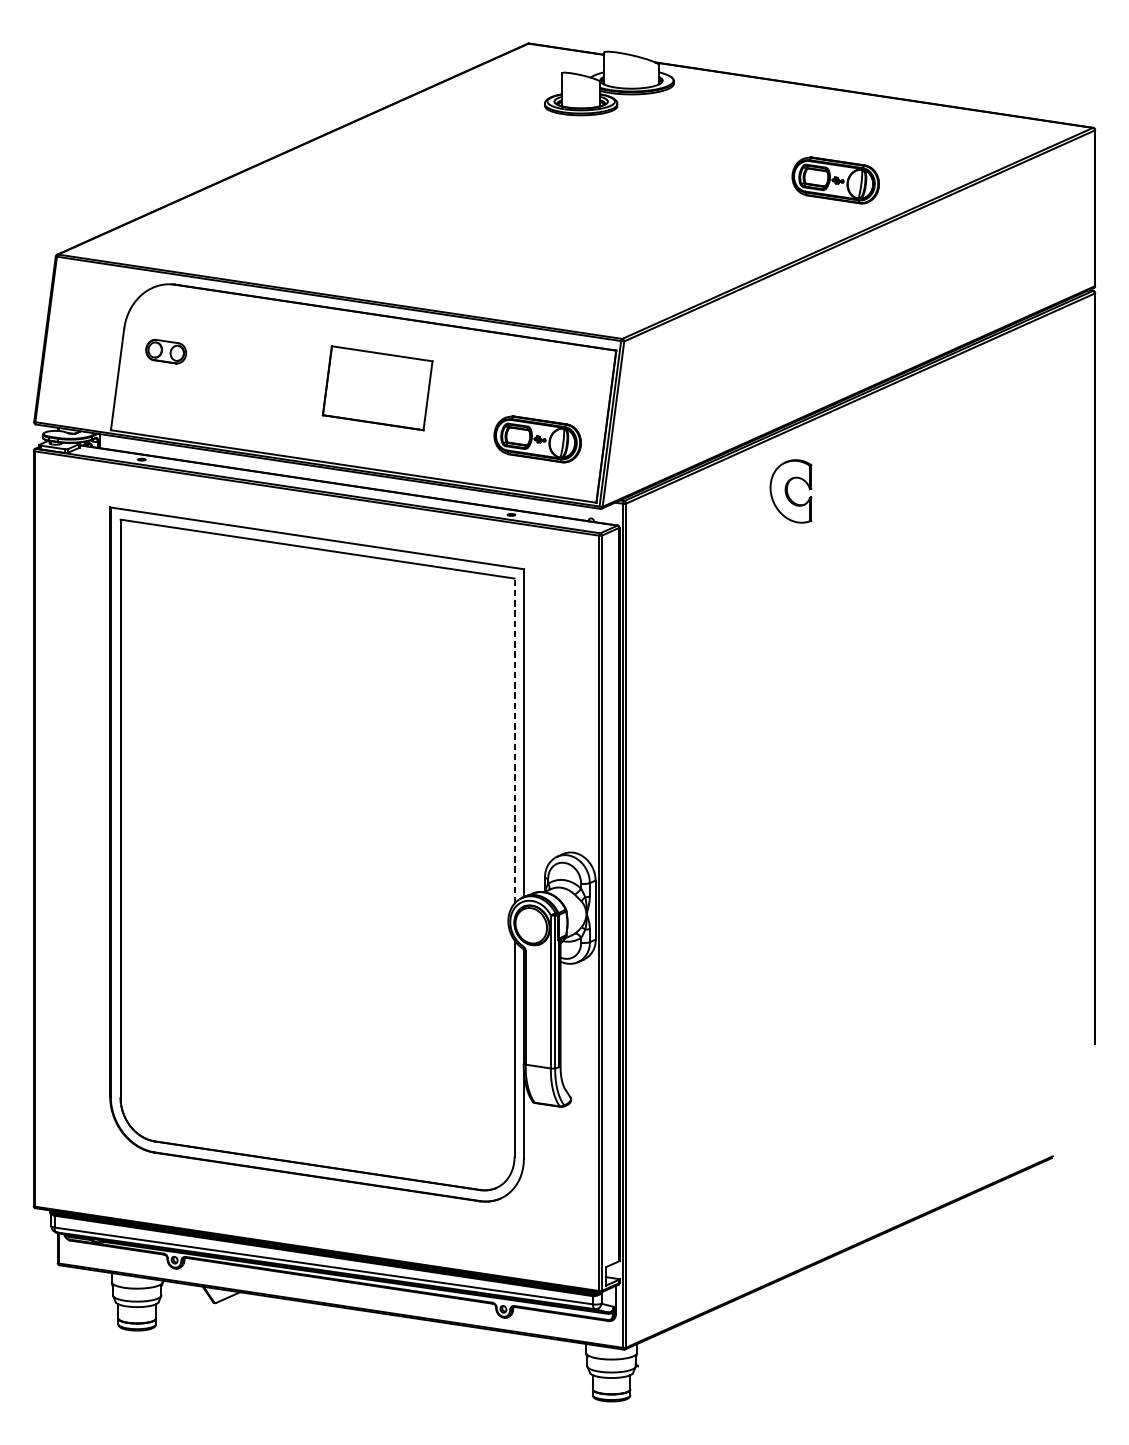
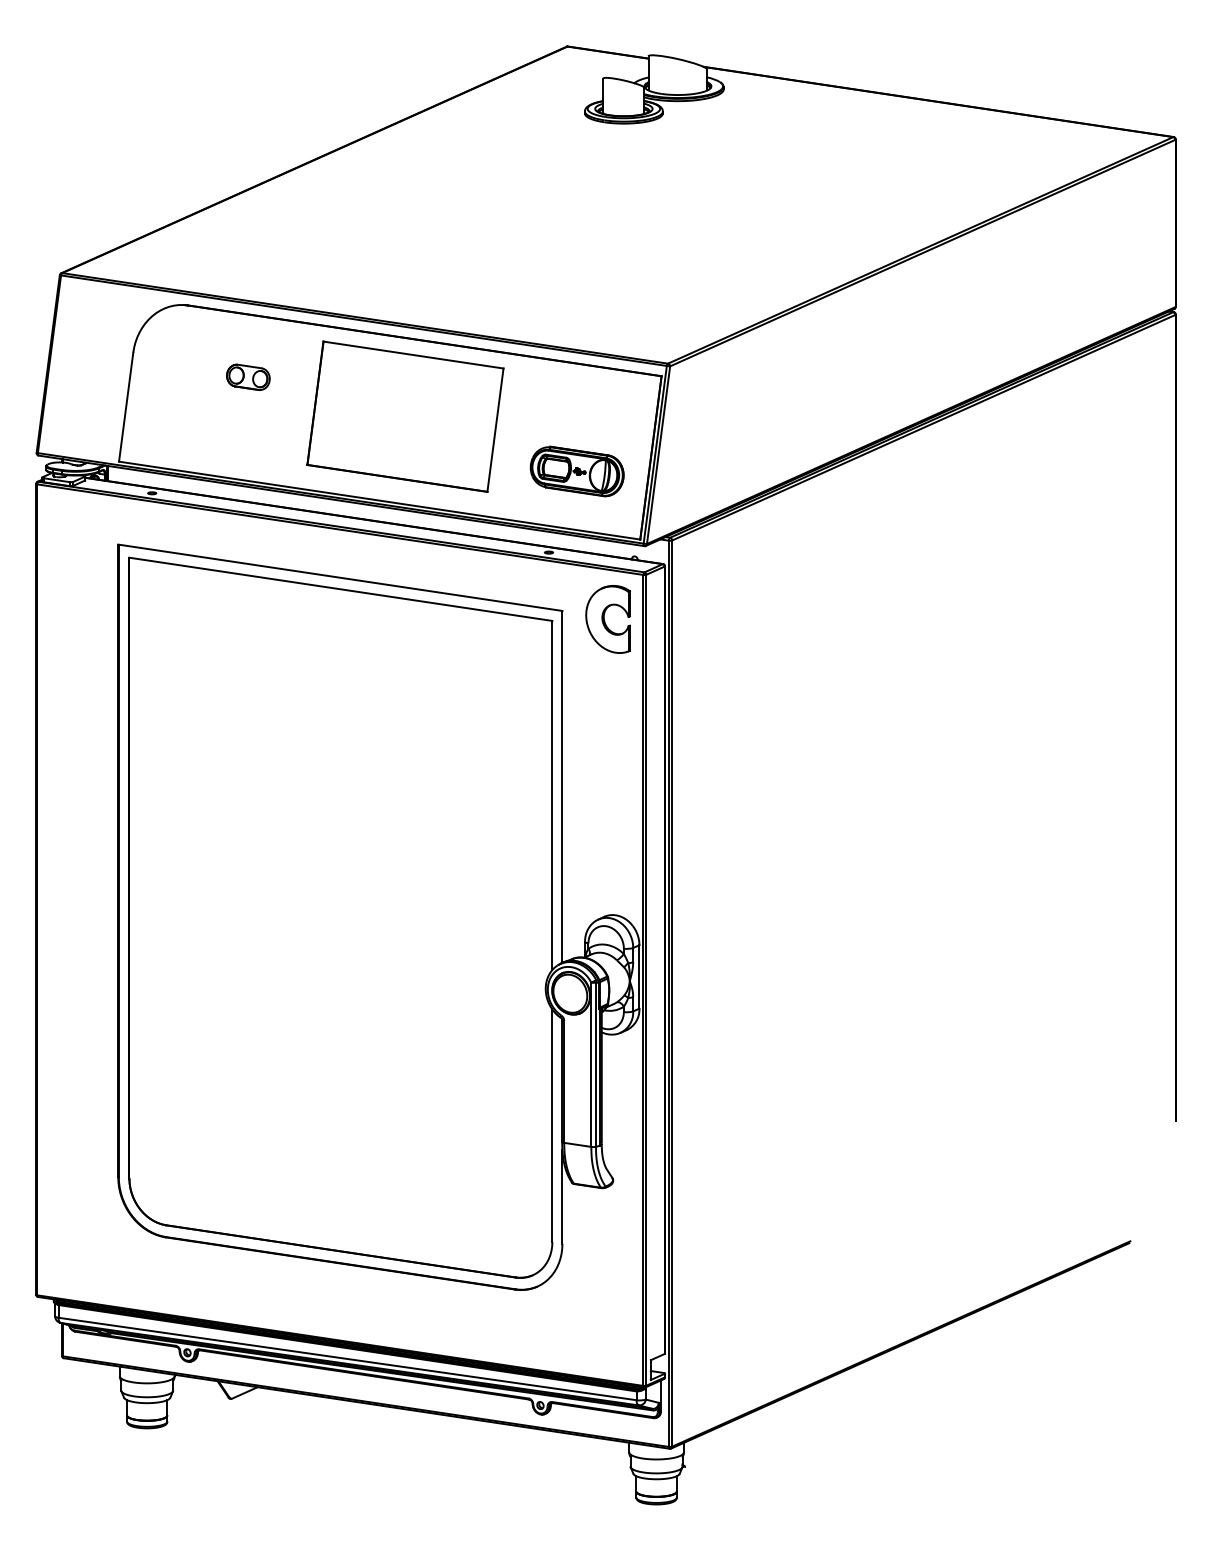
part: (835, 180) -> (896, 193), removed
part: (166, 350) -> (248, 376), moved
part: (377, 388) -> (405, 416), size x1.67
part: (790, 491) -> (607, 619), moved
line: (514, 741) -> (552, 795), dashed -> solid

